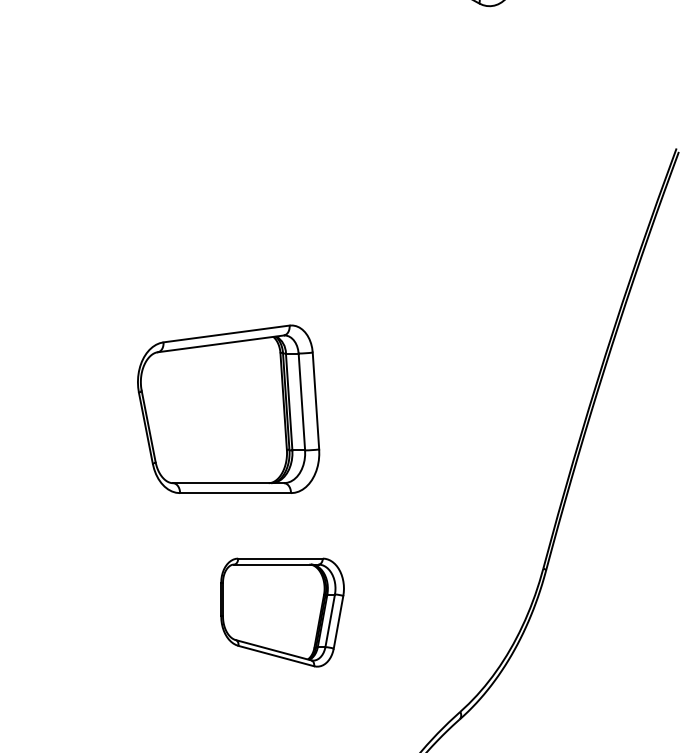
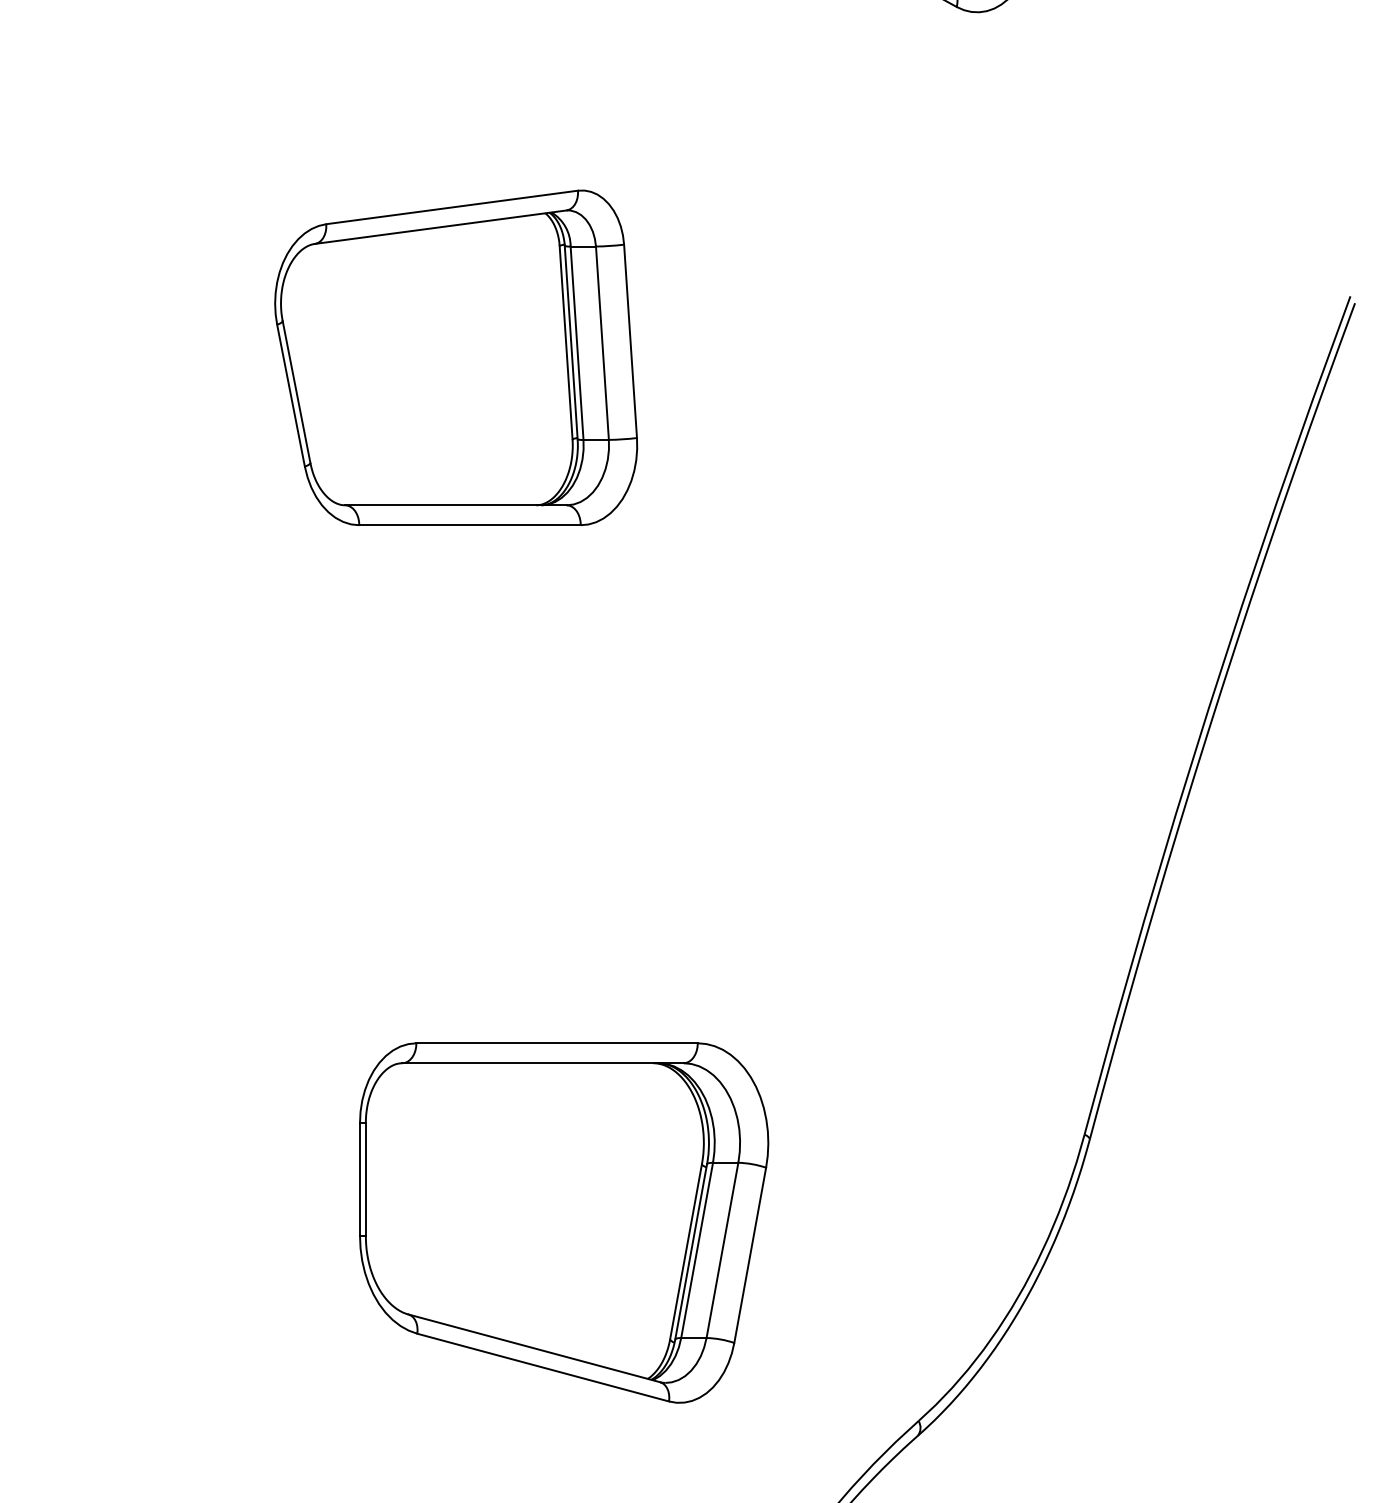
part: (228, 408) -> (455, 356), moved
part: (282, 612) -> (563, 1222), size x1.67

